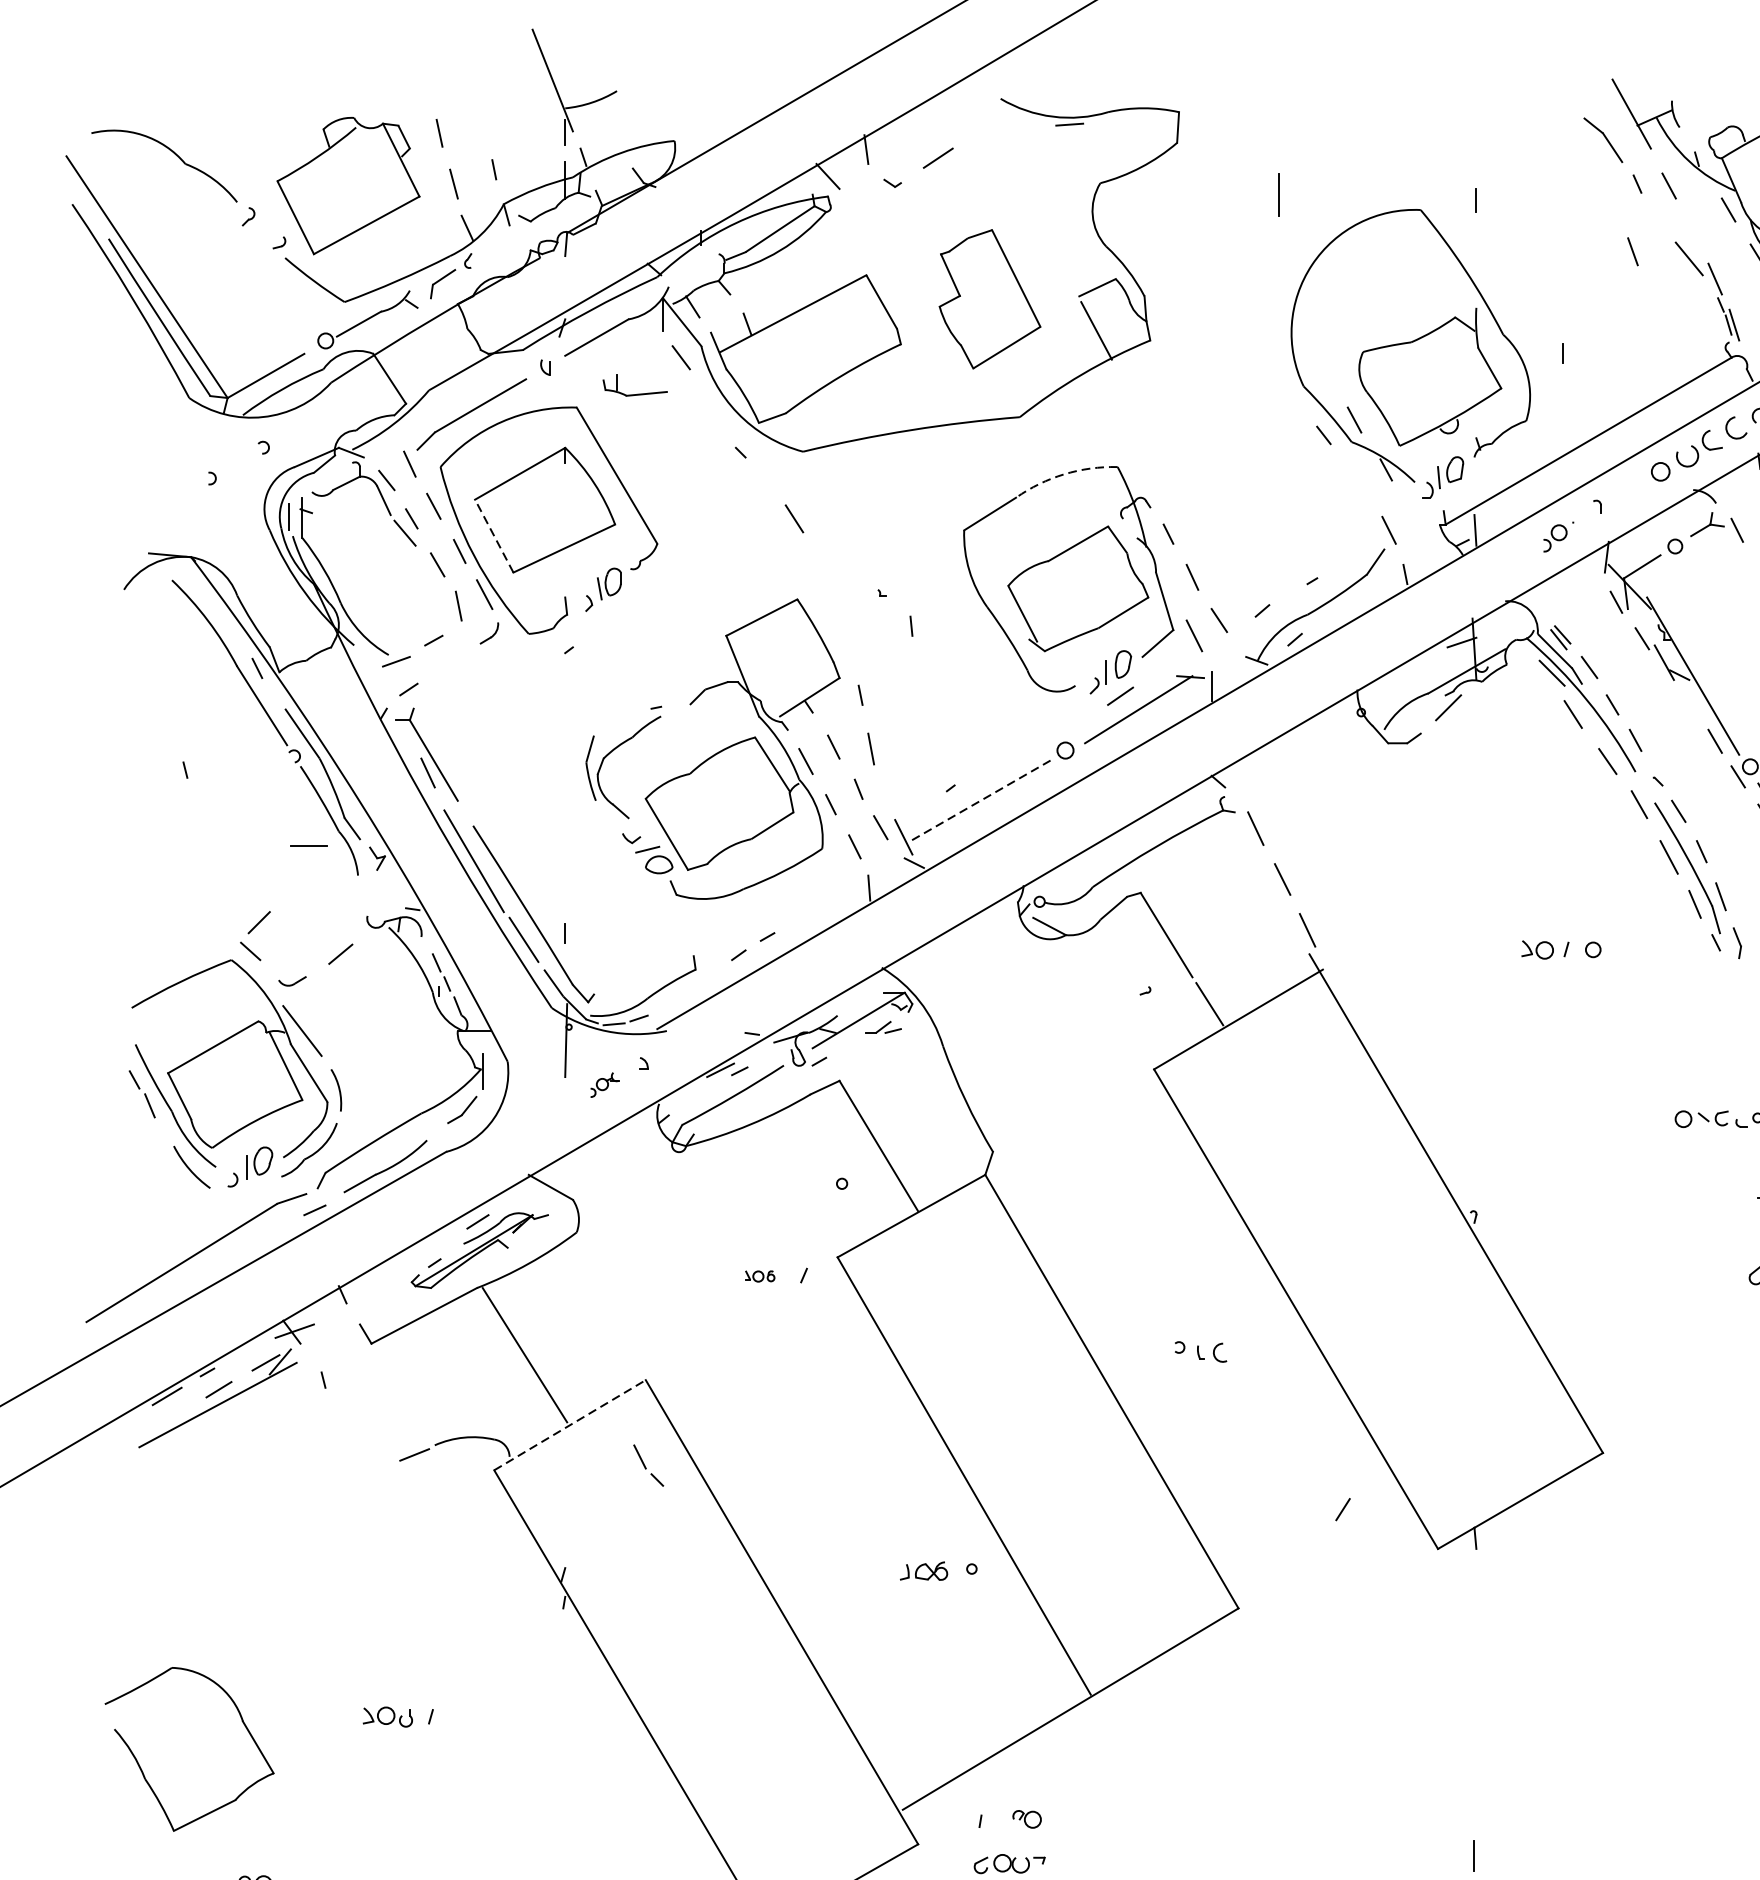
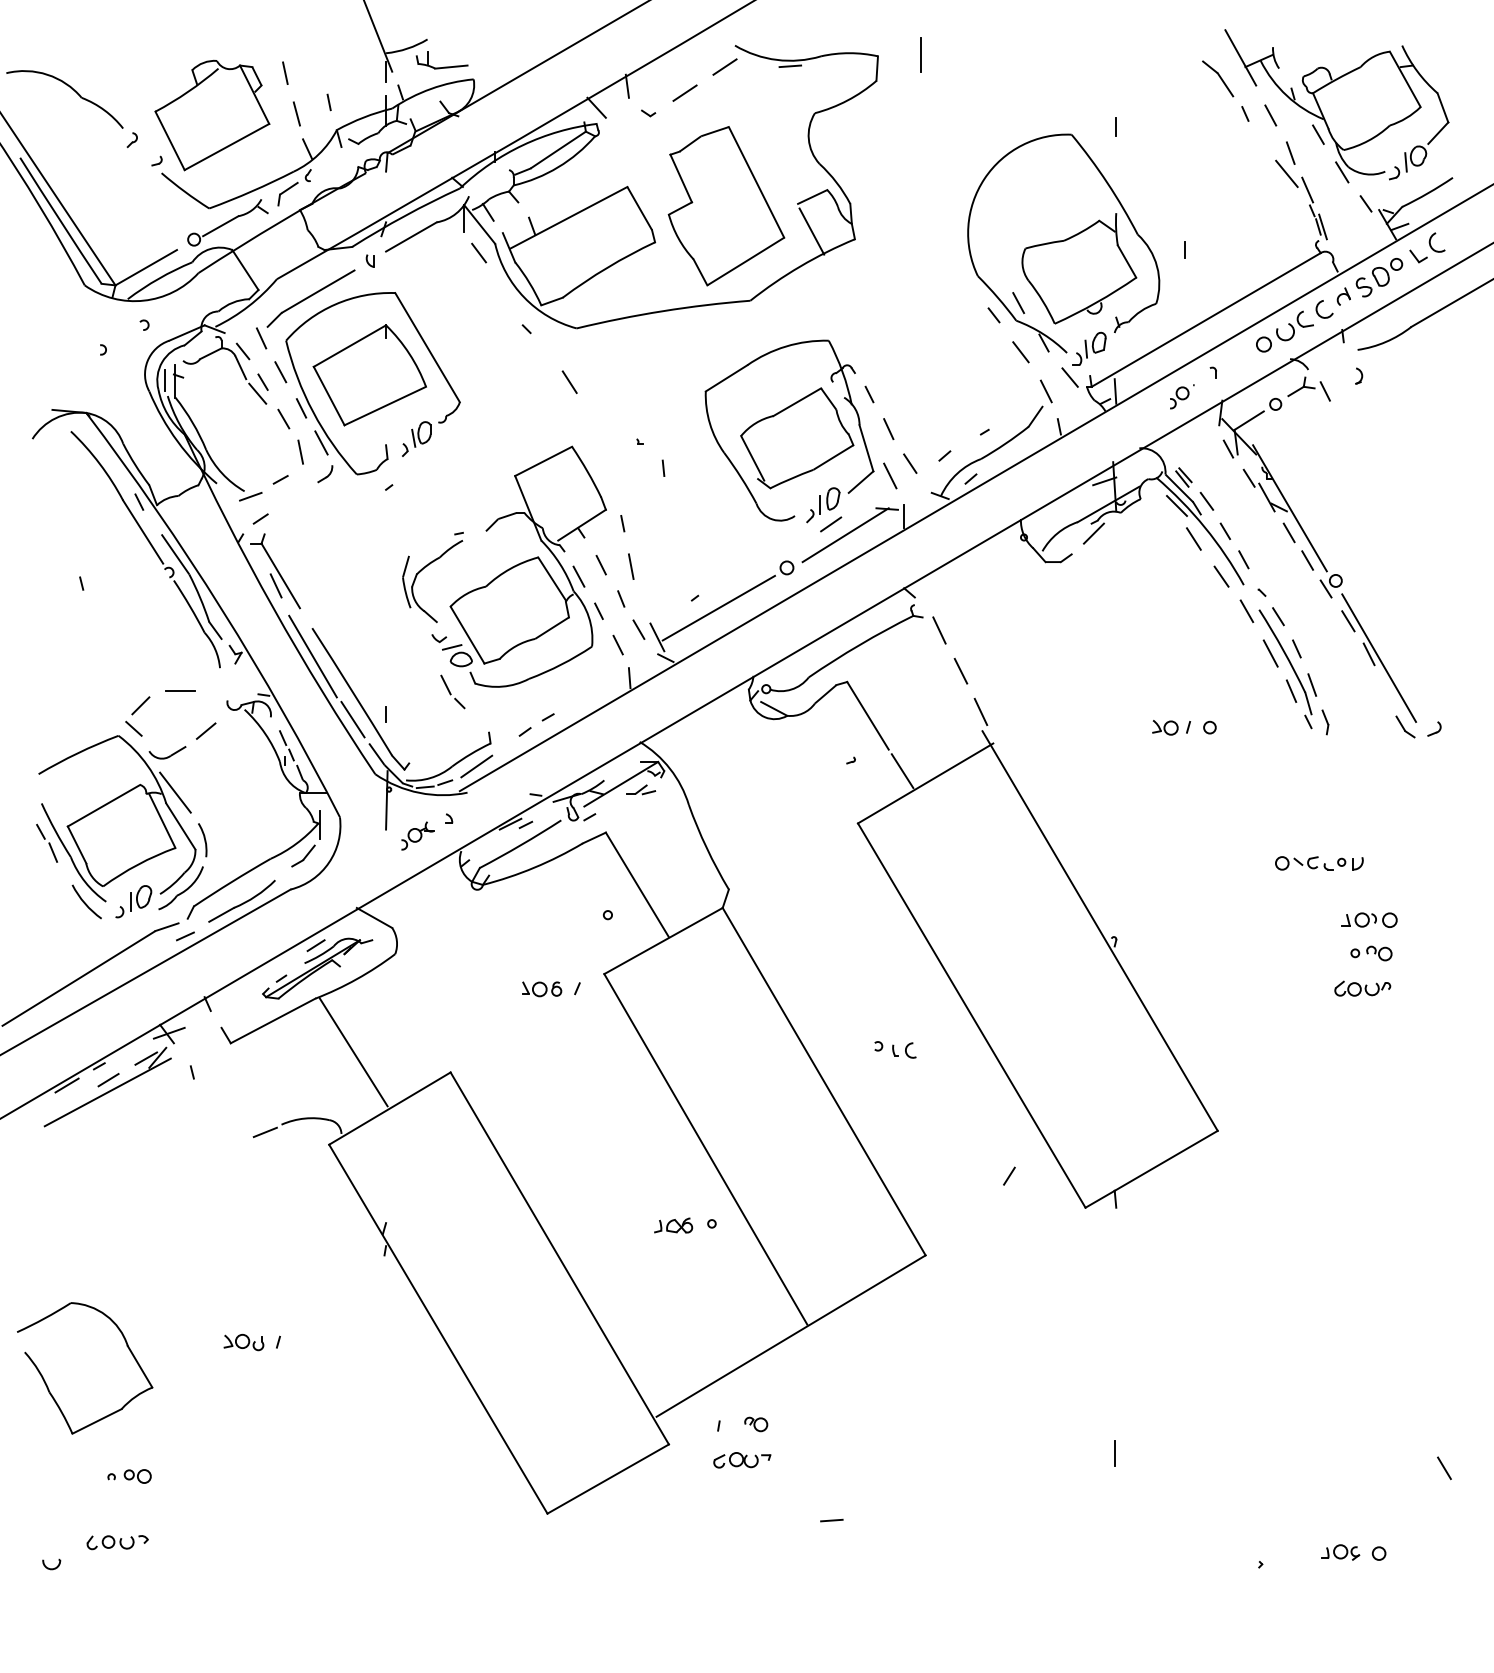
line: (987, 124) -> (724, 66), added
line: (1278, 194) -> (920, 54), moved
line: (1632, 250) -> (1290, 152), moved
part: (990, 299) -> (726, 206), size x1.43
part: (636, 393) -> (443, 66), moved
arc: (1064, 474) -> (786, 346), dashed -> solid
line: (1356, 481) -> (1020, 352), added
line: (1418, 512) -> (1069, 377), added
line: (493, 535) -> (328, 395), dashed -> solid
line: (1691, 706) -> (1288, 532), added
line: (980, 801) -> (718, 608), dashed -> solid
line: (308, 844) -> (180, 690), moved
part: (292, 980) -> (167, 752), size x1.67
line: (678, 998) -> (476, 766), added
part: (604, 1084) -> (417, 835), size x1.43
part: (760, 1276) -> (542, 989), size x1.67
line: (569, 1425) -> (389, 1108), dashed -> solid
part: (648, 1465) -> (452, 691), moved

